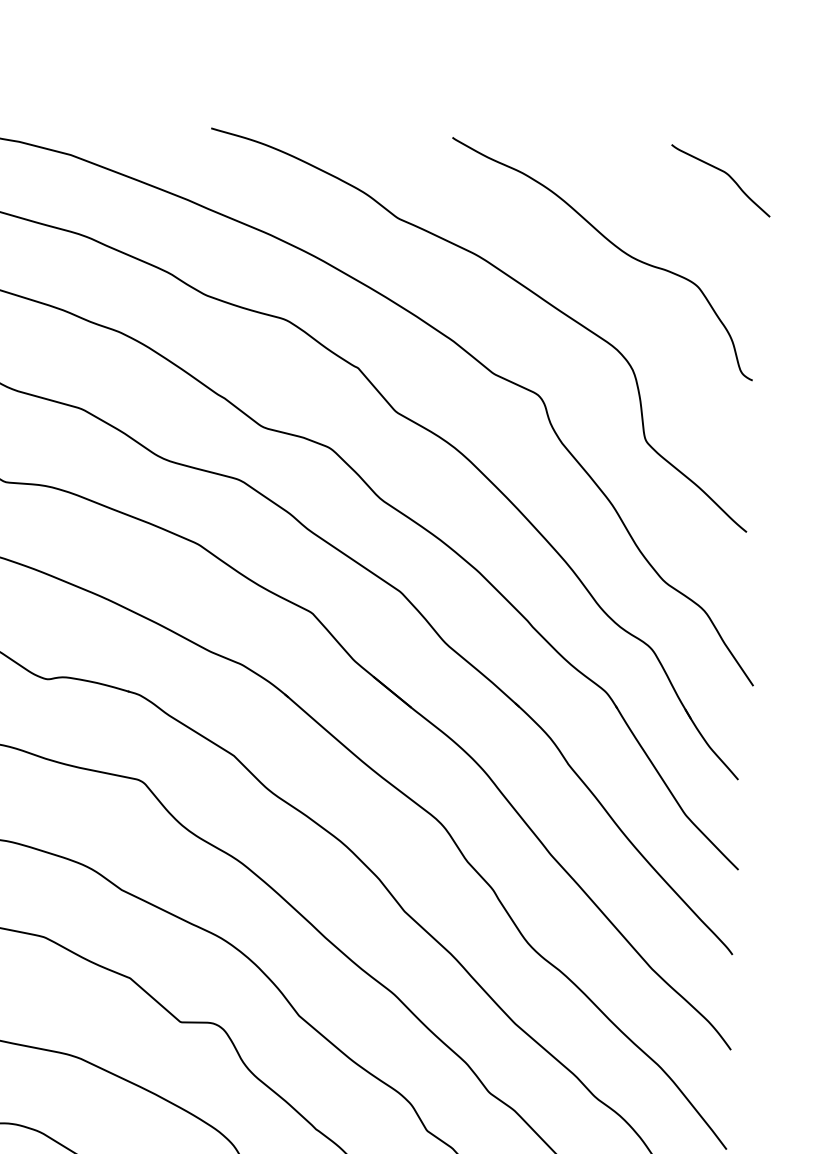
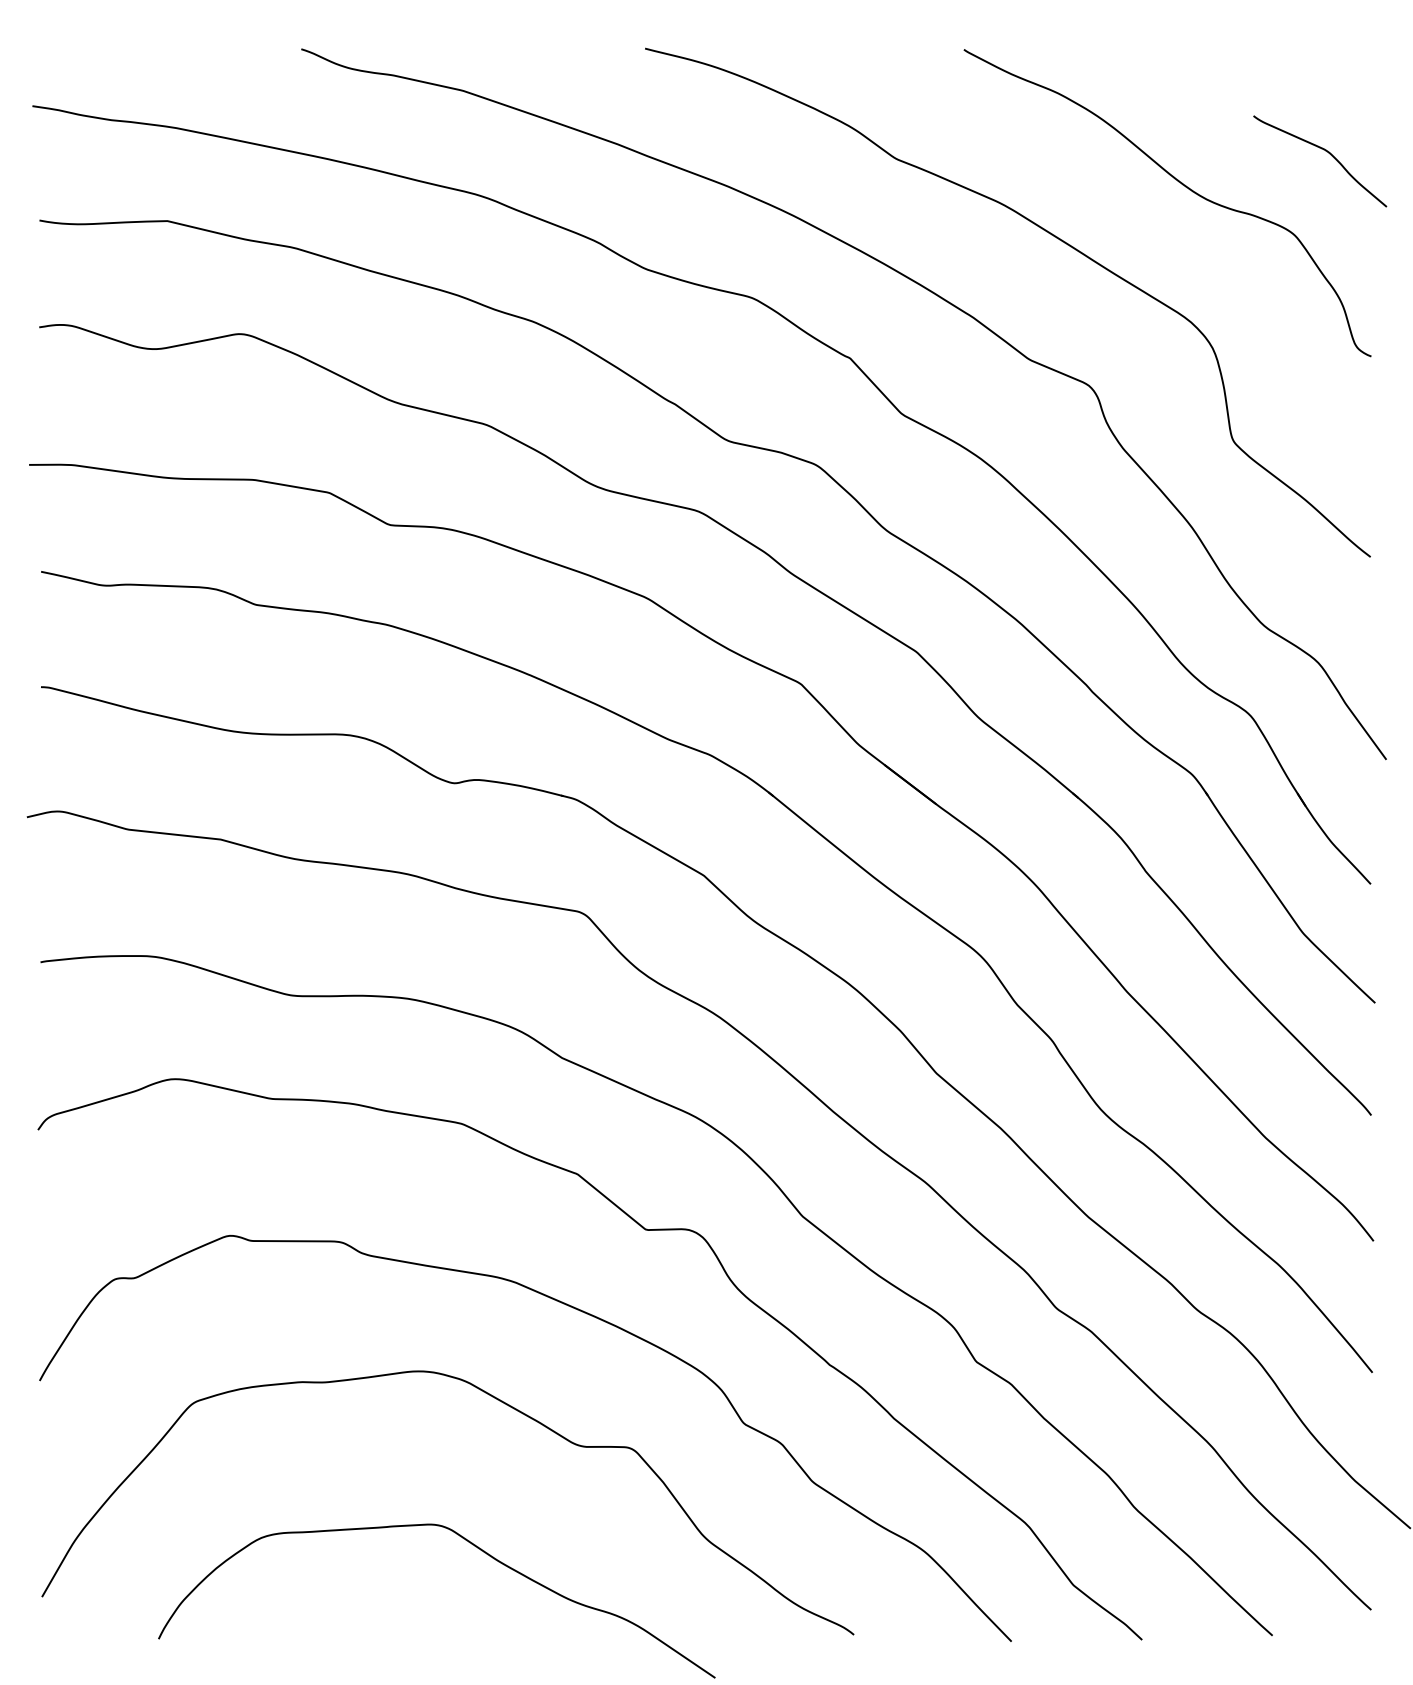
curve: (725, 173) -> (1325, 151), moved

